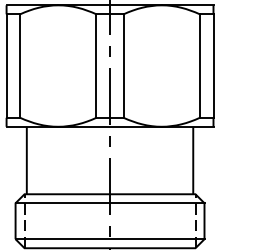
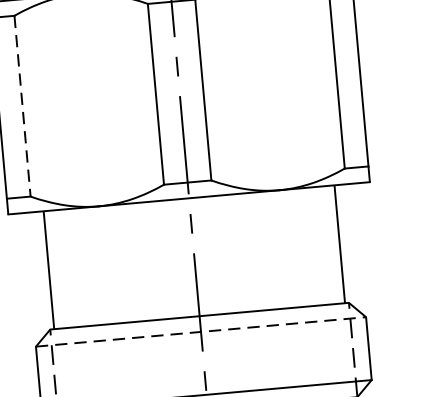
line: (20, 66) -> (23, 106), solid -> dashed
line: (110, 203) -> (201, 332), solid -> dashed

